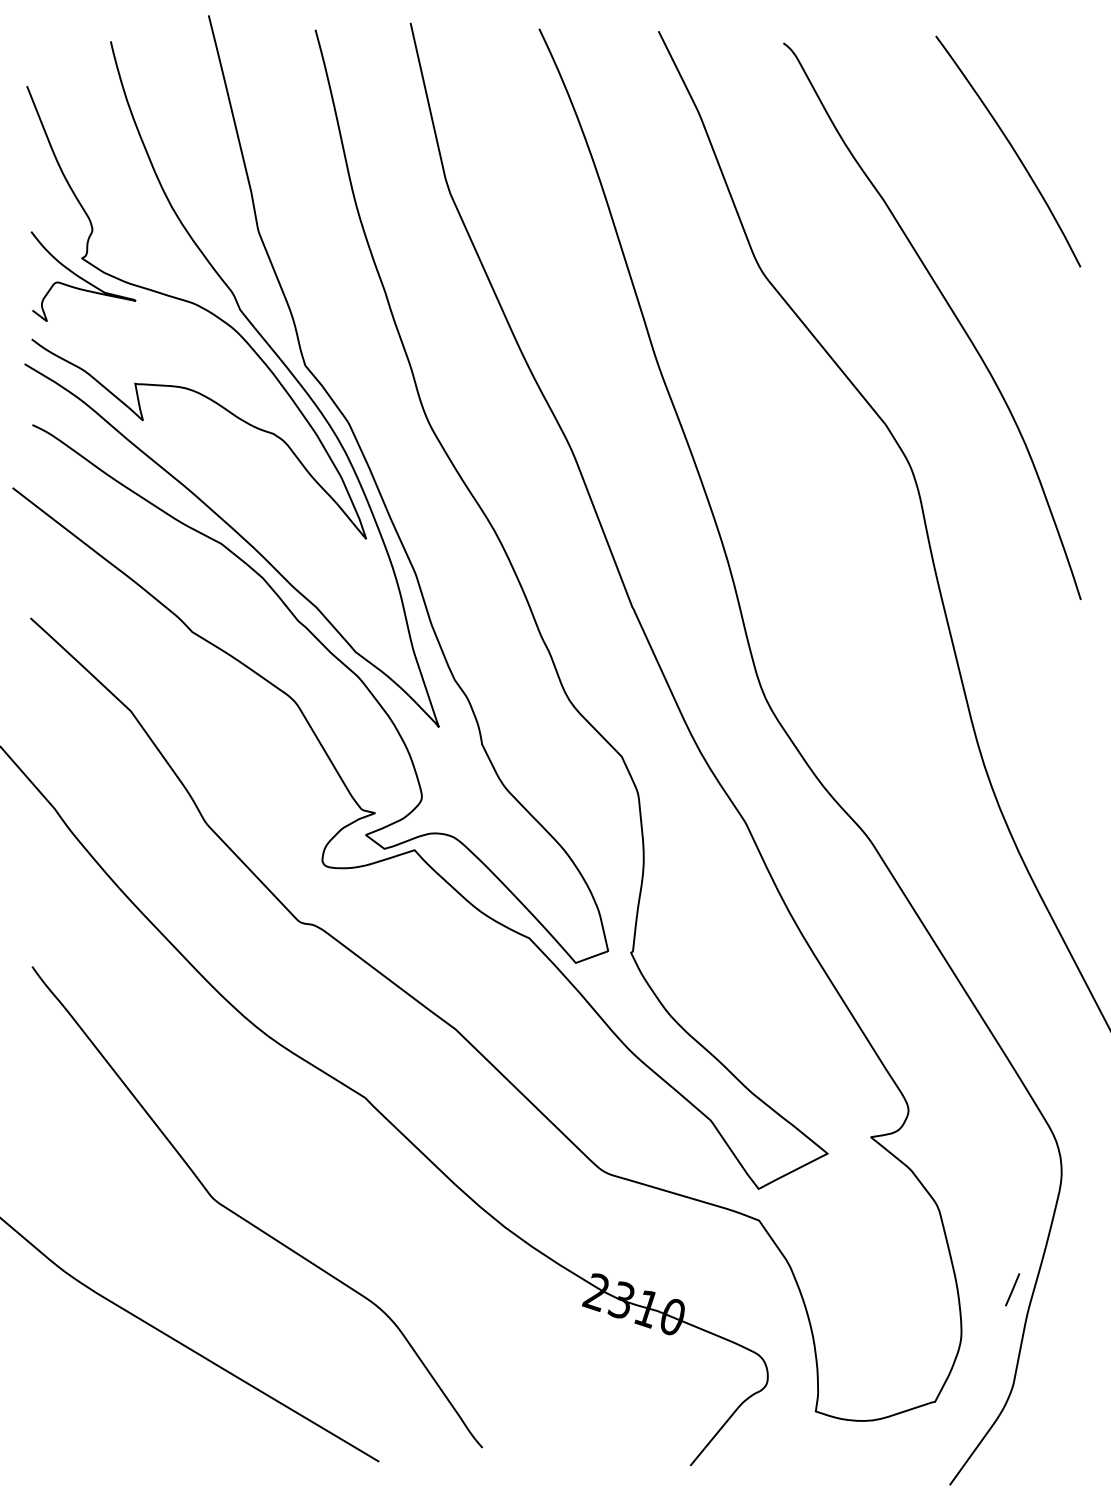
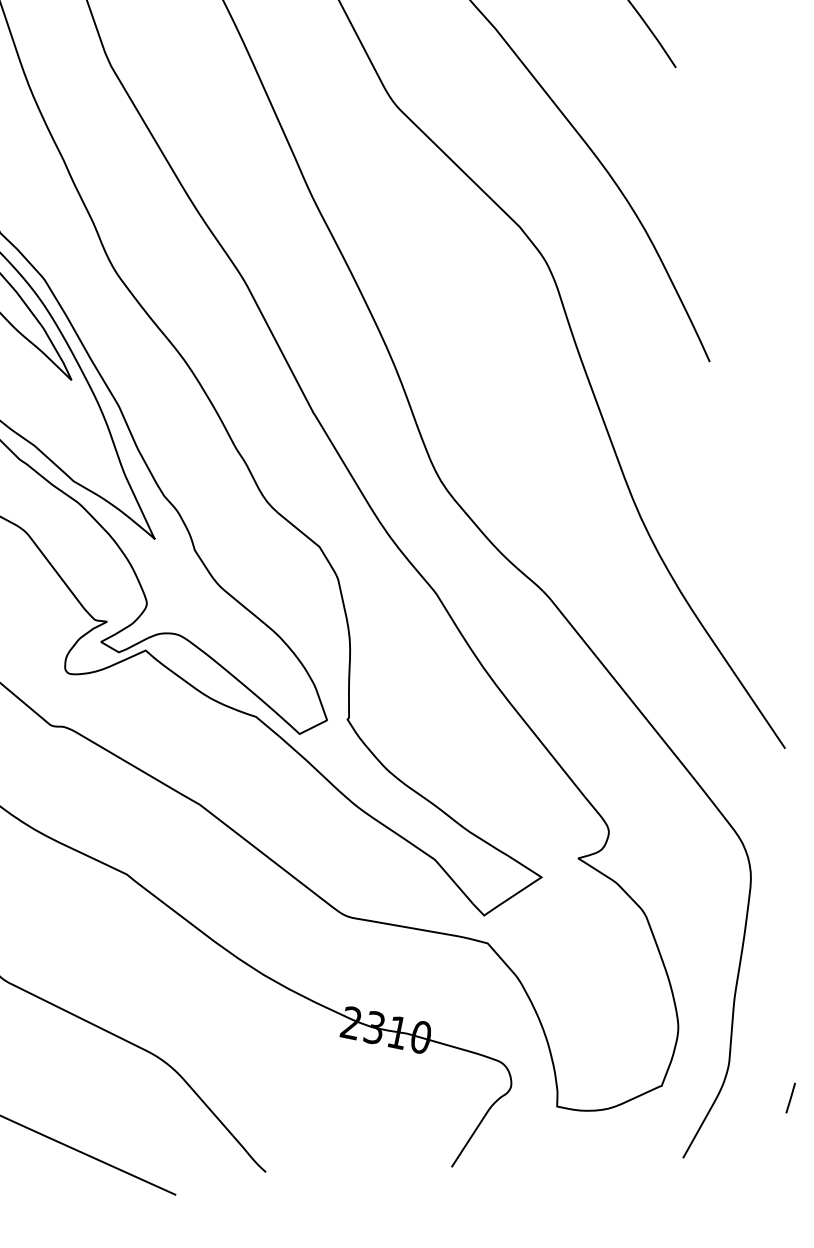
line: (1012, 1289) -> (790, 1097), moved

